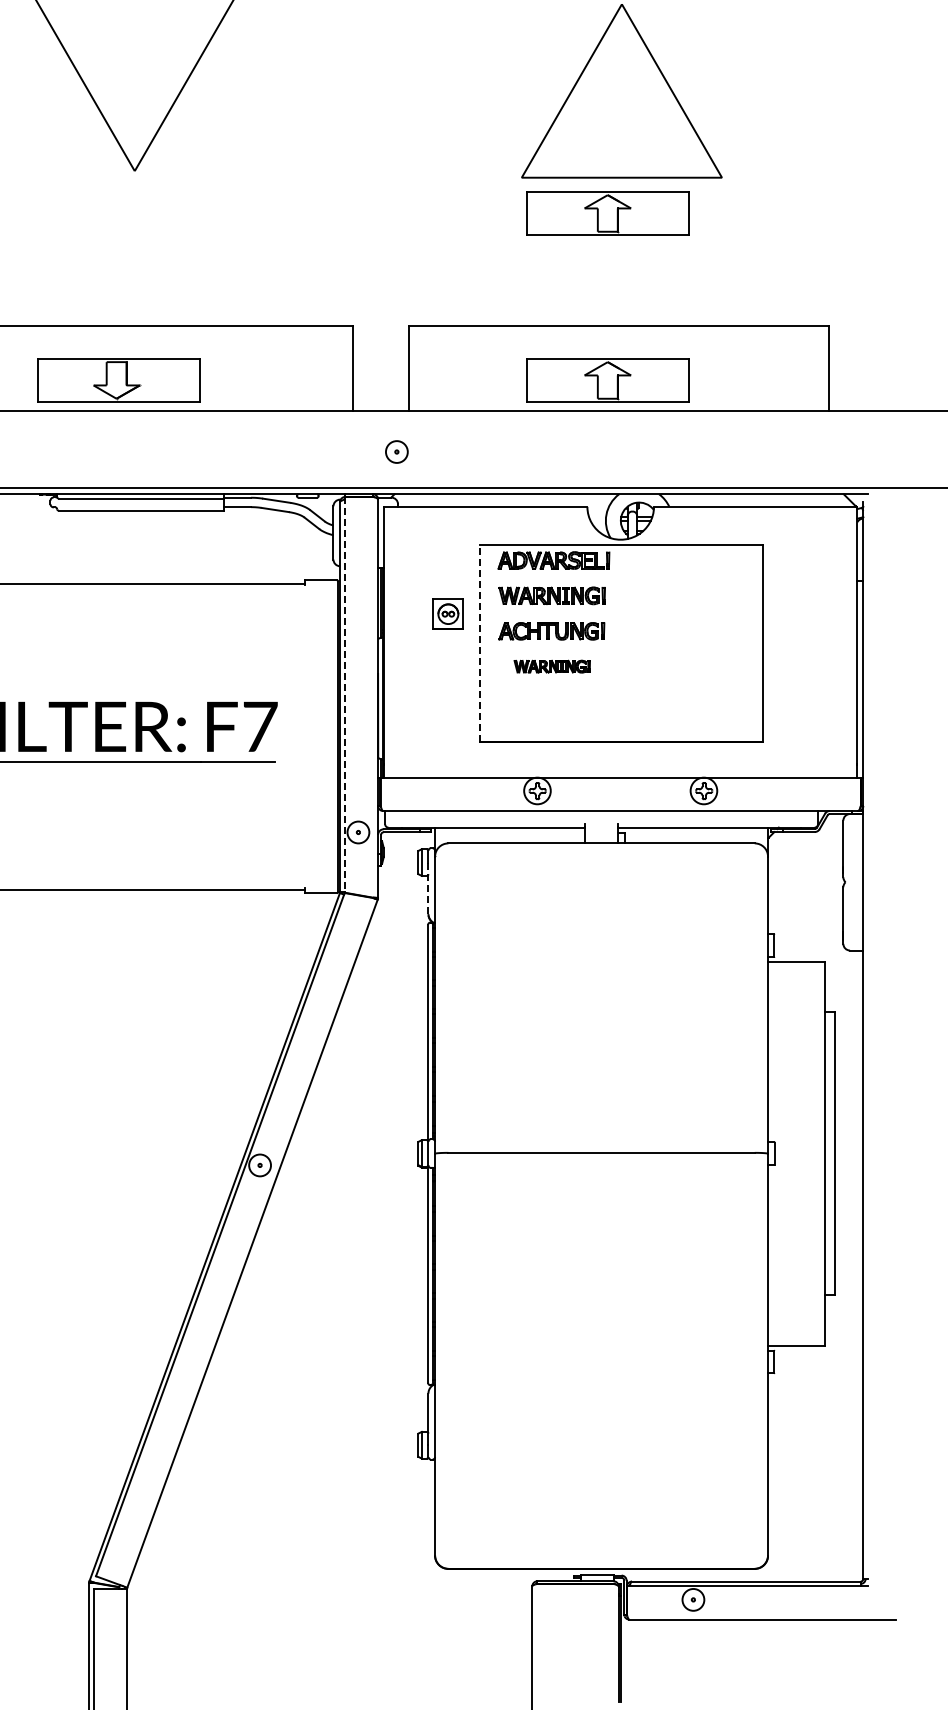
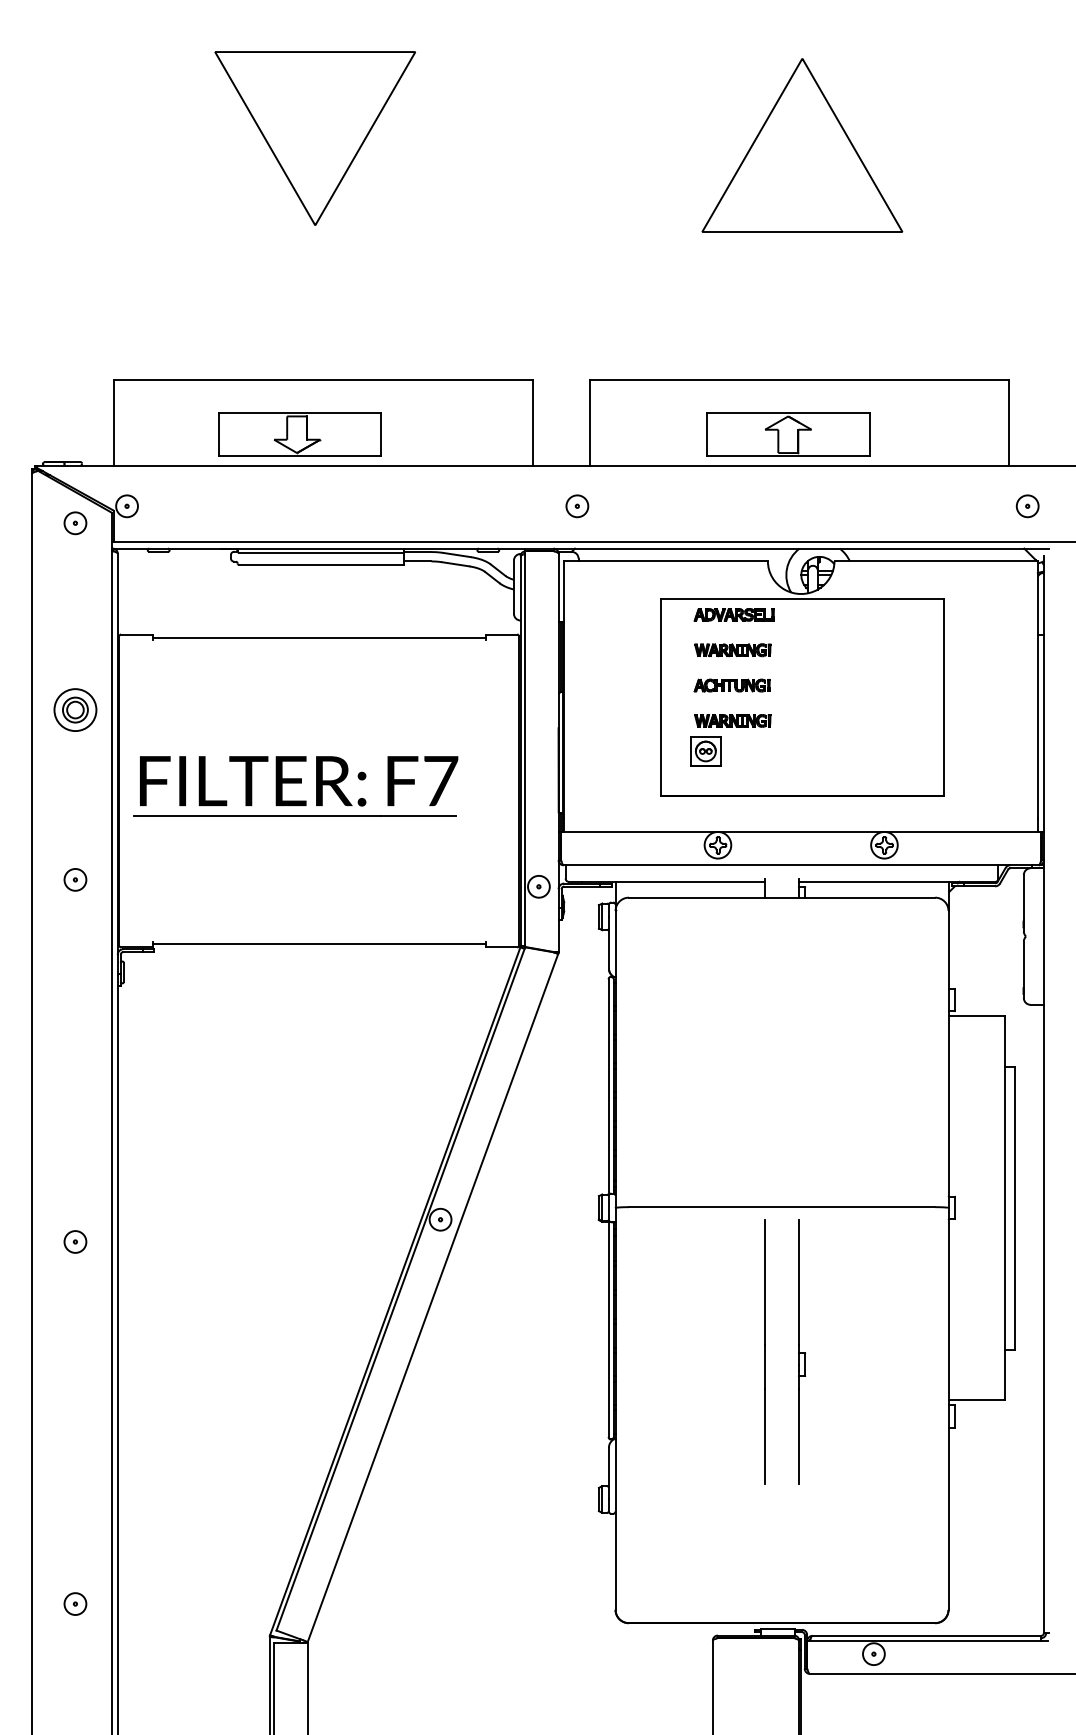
part: (608, 213) -> (788, 267), removed
part: (847, 452) -> (1027, 506), added
part: (553, 560) -> (733, 614), size x0.71
part: (552, 596) -> (732, 650), size x0.71
part: (448, 614) -> (705, 751), moved
part: (551, 631) -> (731, 685), size x0.71
line: (480, 642) -> (660, 696), dashed -> solid
line: (345, 695) -> (525, 749), dashed -> solid
line: (428, 888) -> (608, 942), dashed -> solid
line: (584, 1297) -> (764, 1351), added
part: (622, 1297) -> (802, 1351), added

